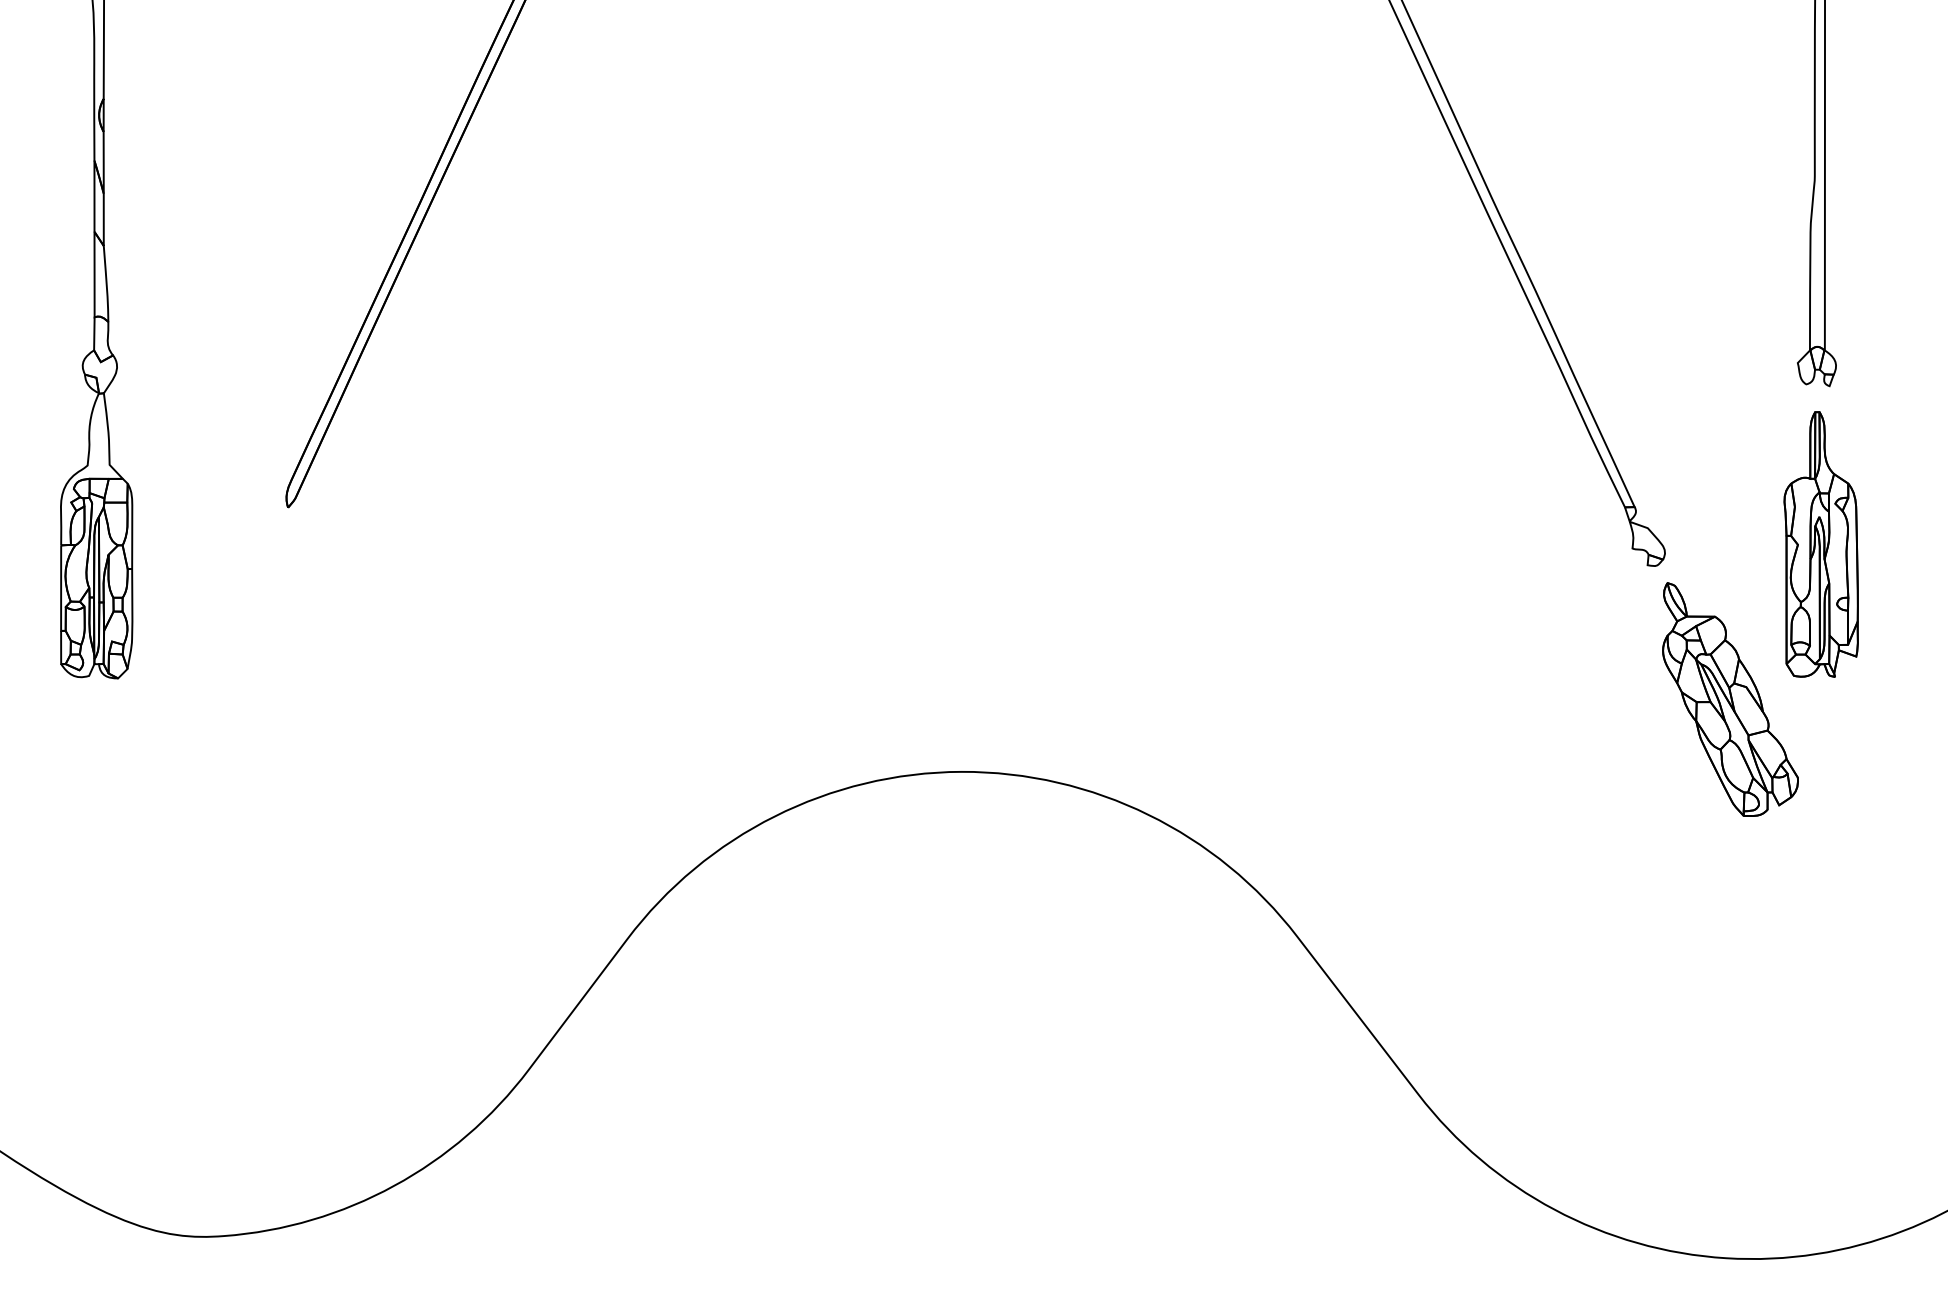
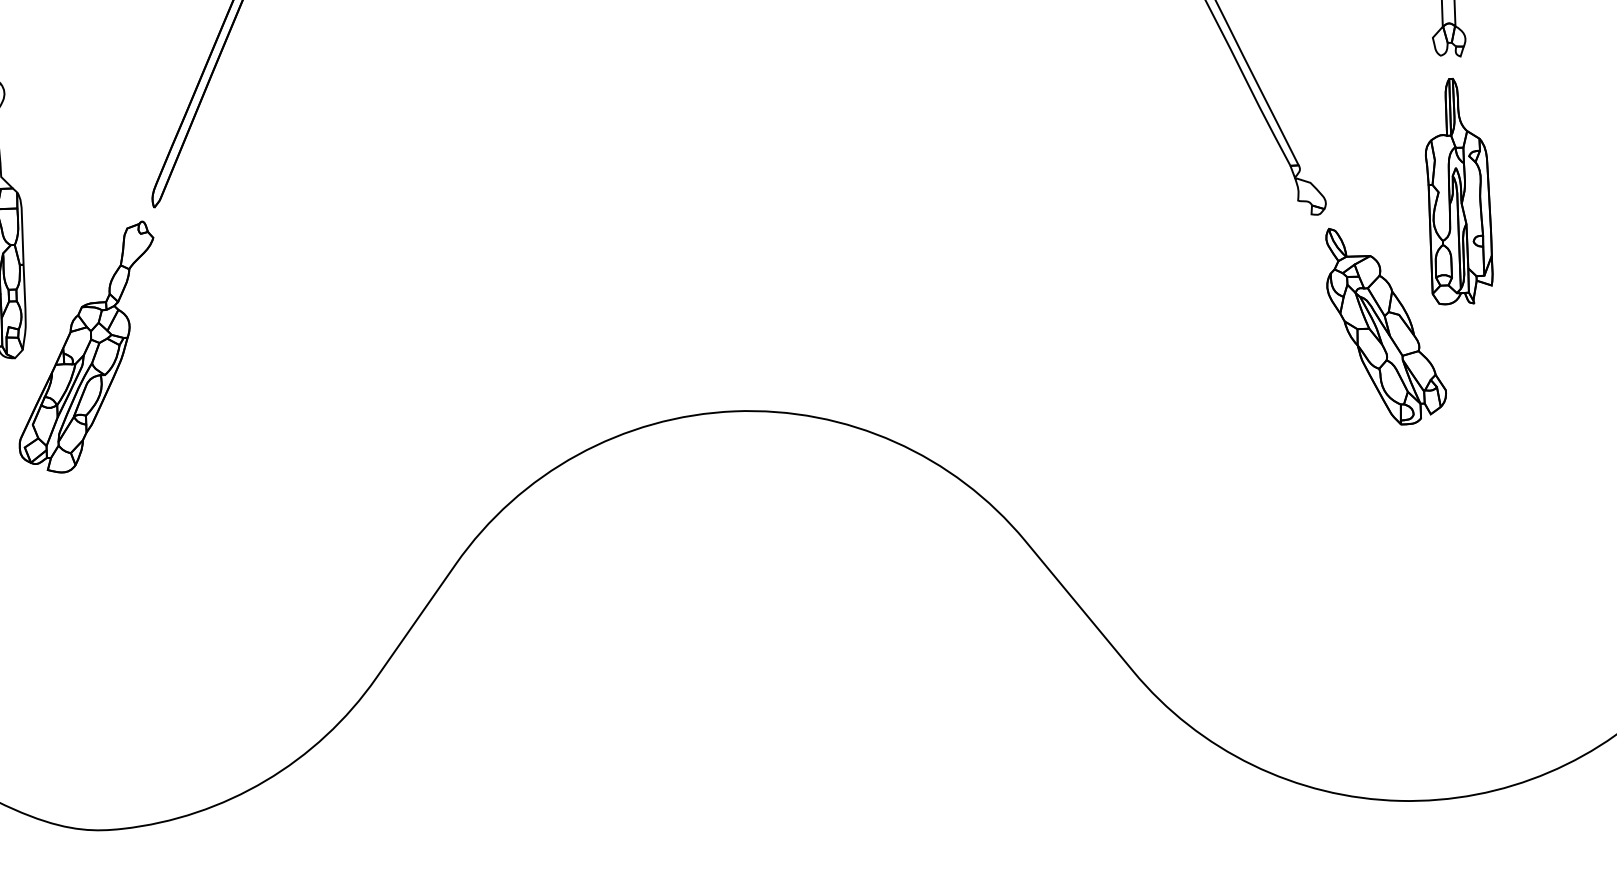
part: (202, 668) -> (86, 347), added

